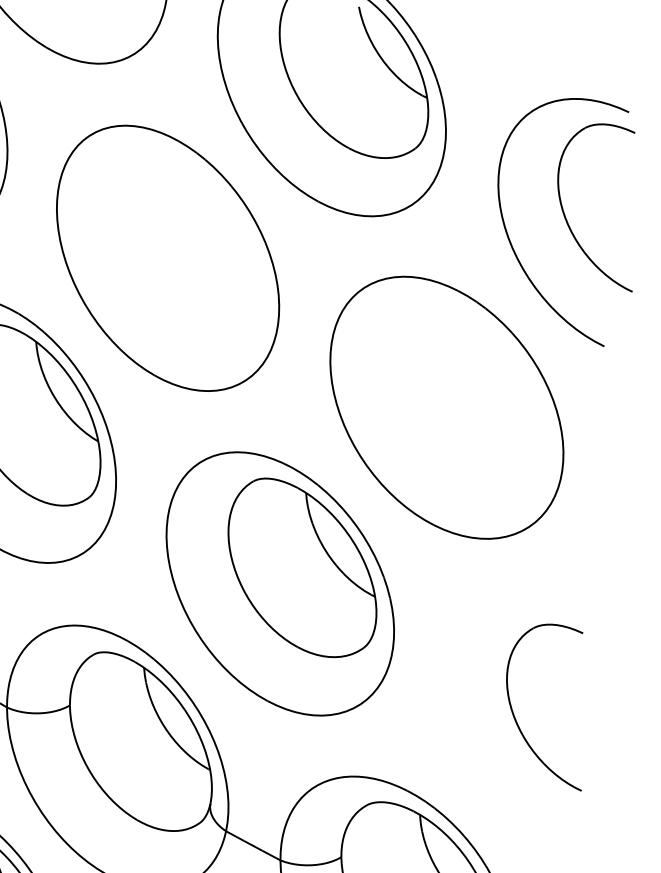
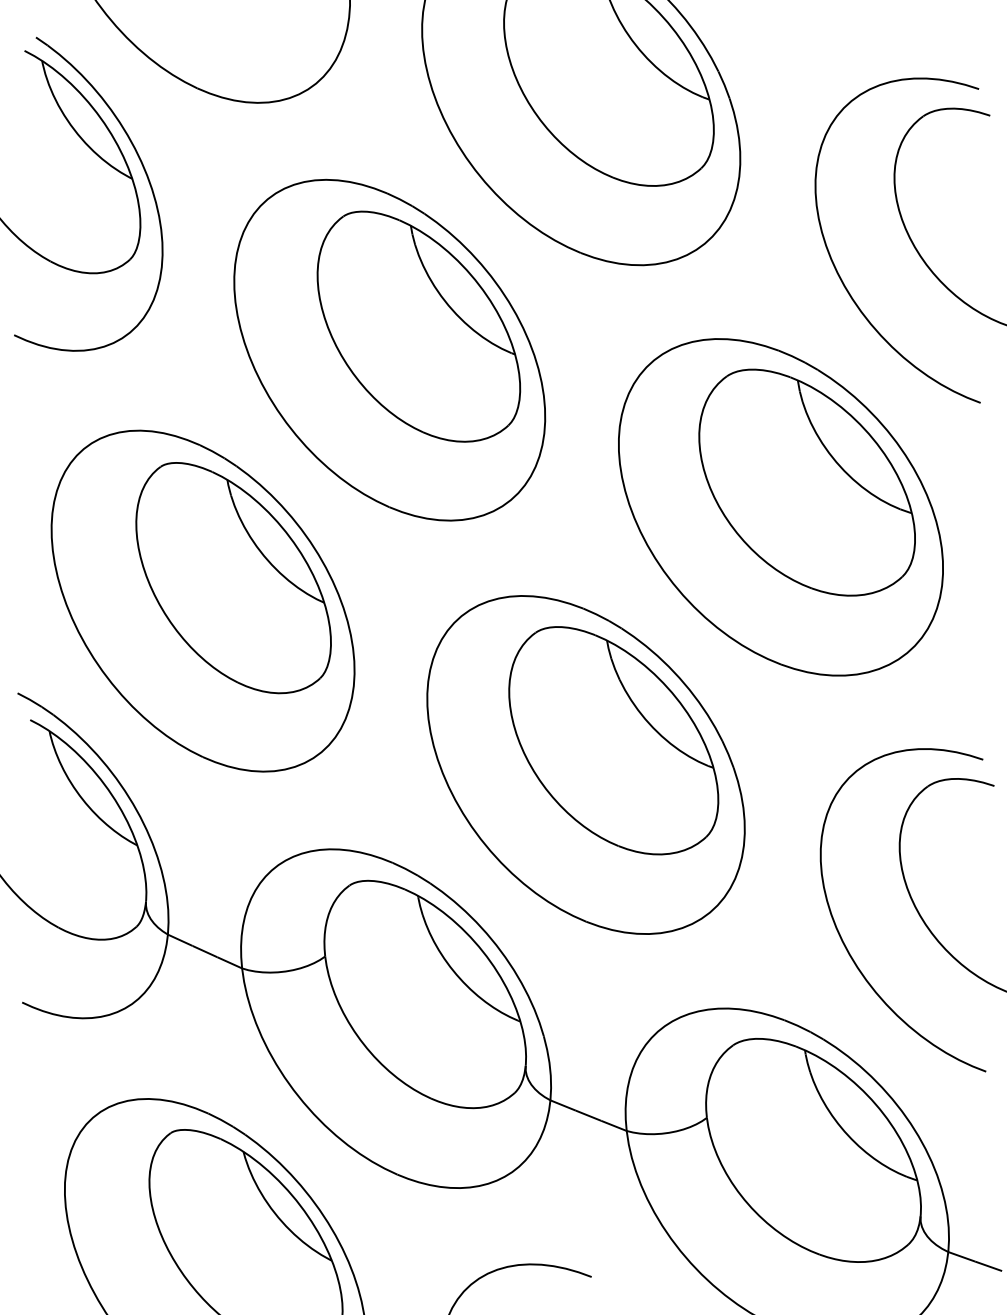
part: (191, 243) -> (418, 326), added
part: (467, 391) -> (806, 482), added
part: (457, 736) -> (843, 940), added

